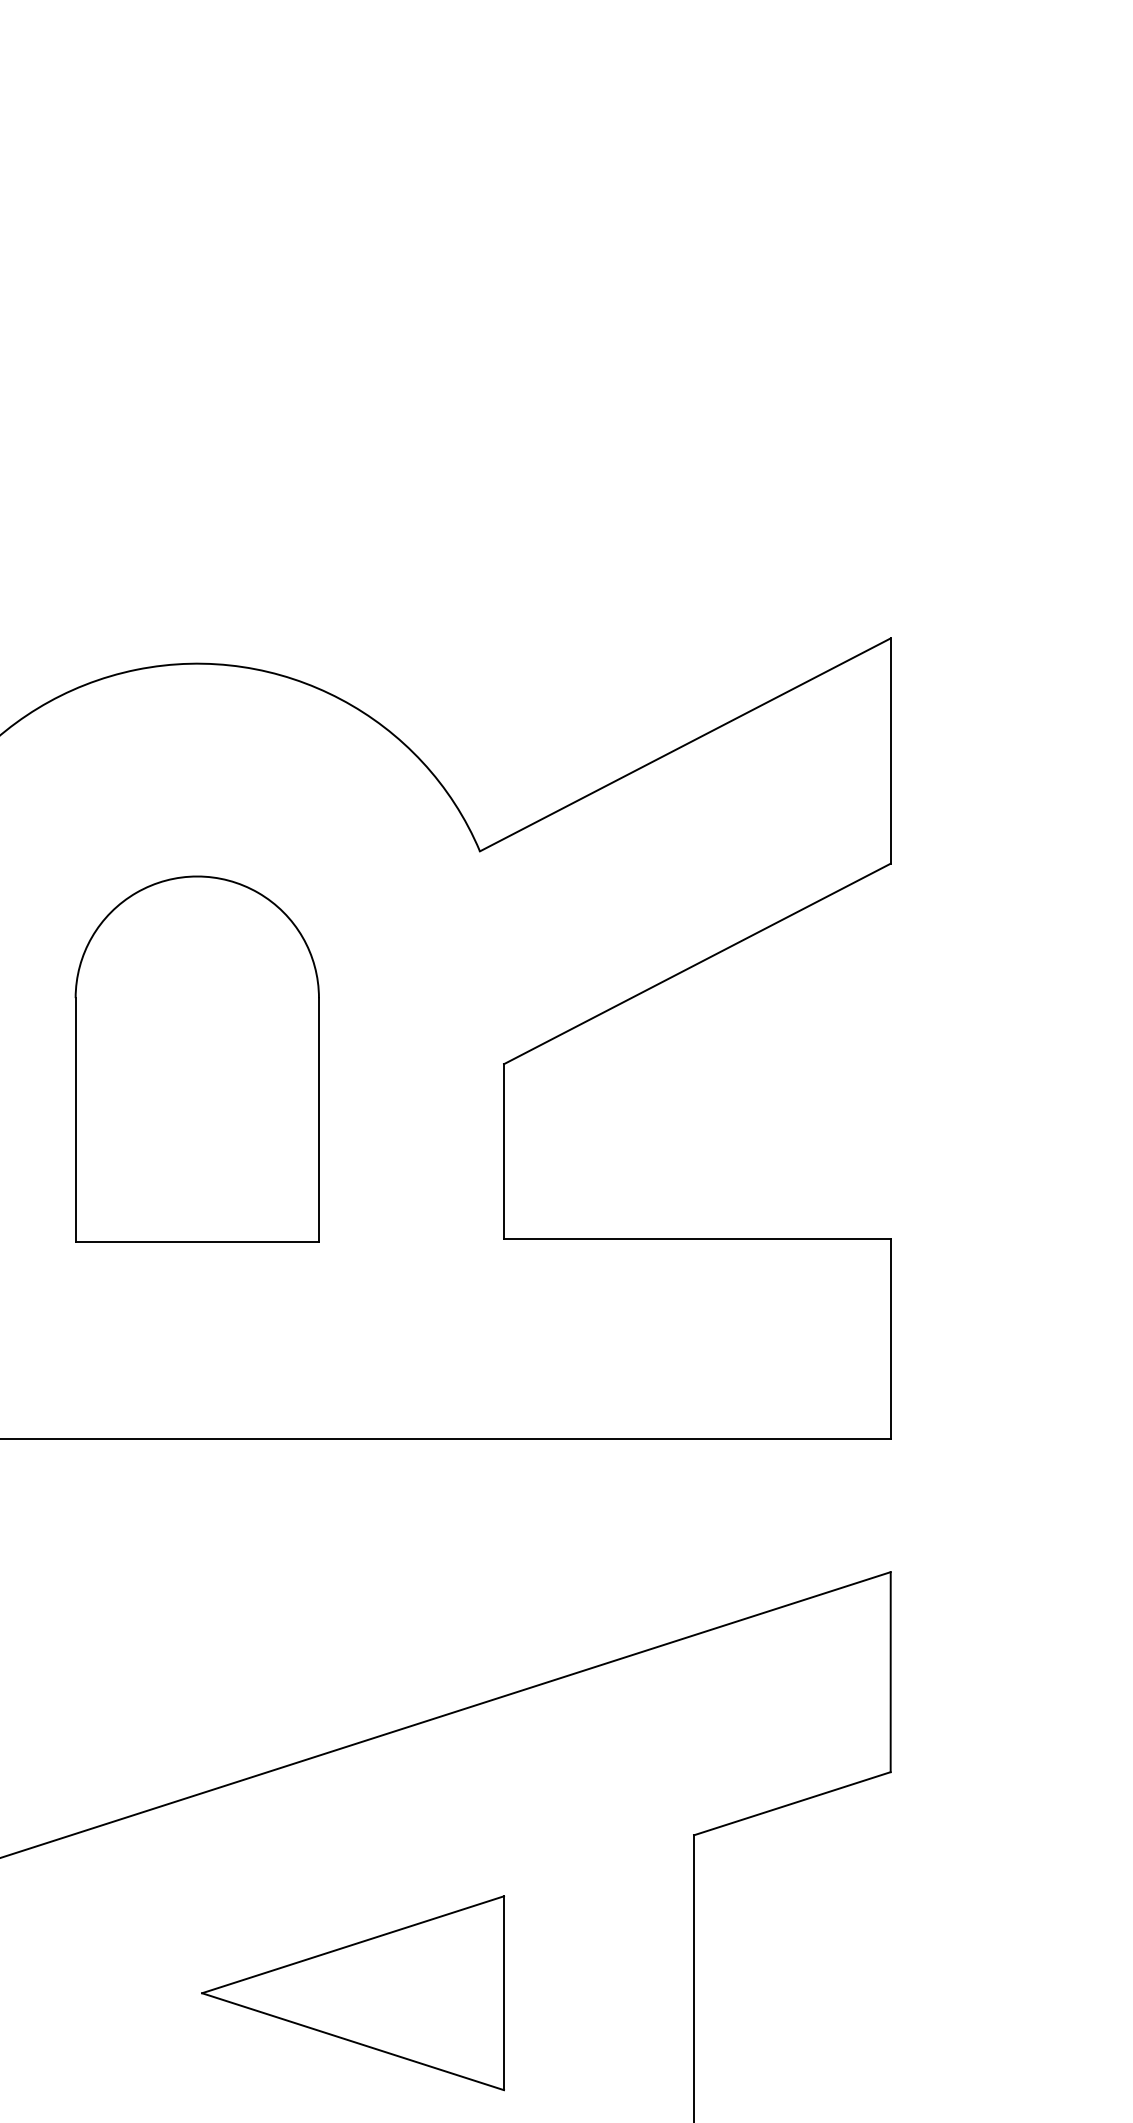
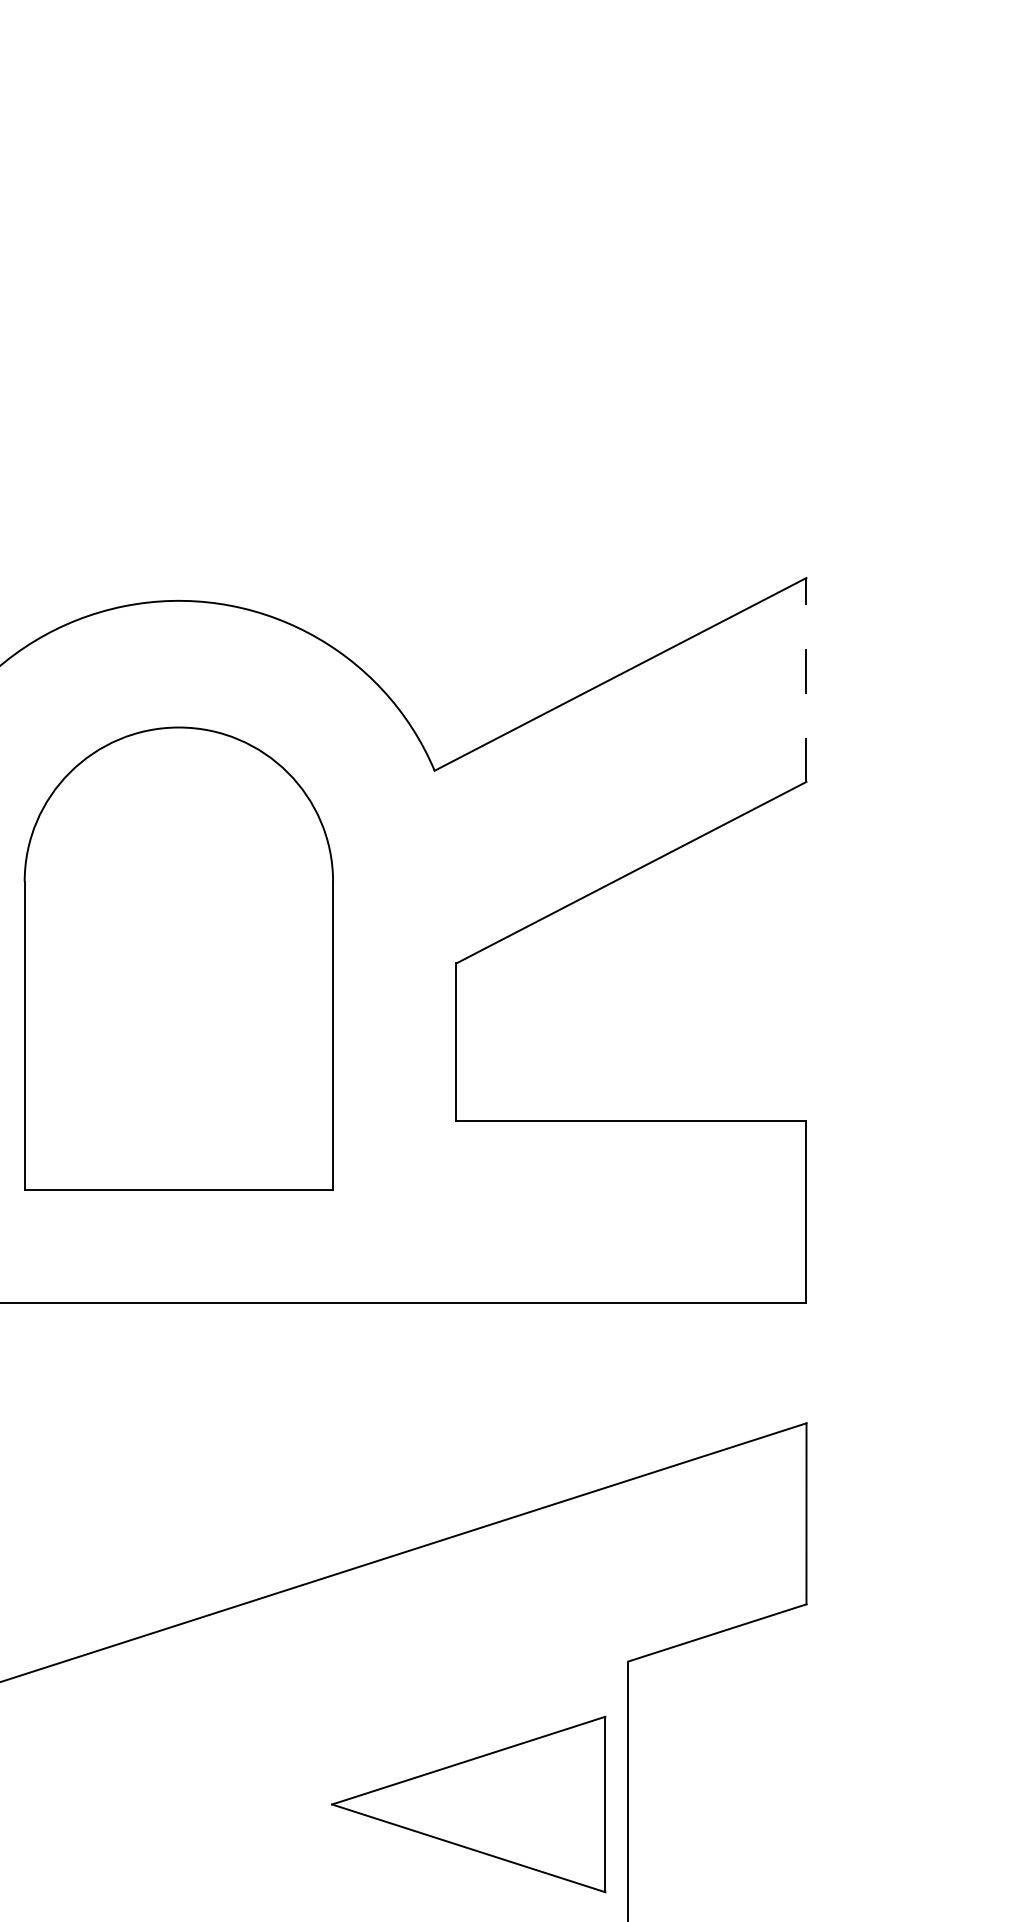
line: (890, 750) -> (806, 679), solid -> dashed
part: (197, 1058) -> (178, 958), size x1.4
part: (352, 1993) -> (468, 1804), moved

